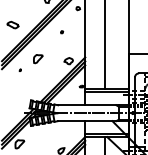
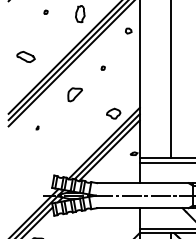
part: (38, 59) -> (75, 95), moved

